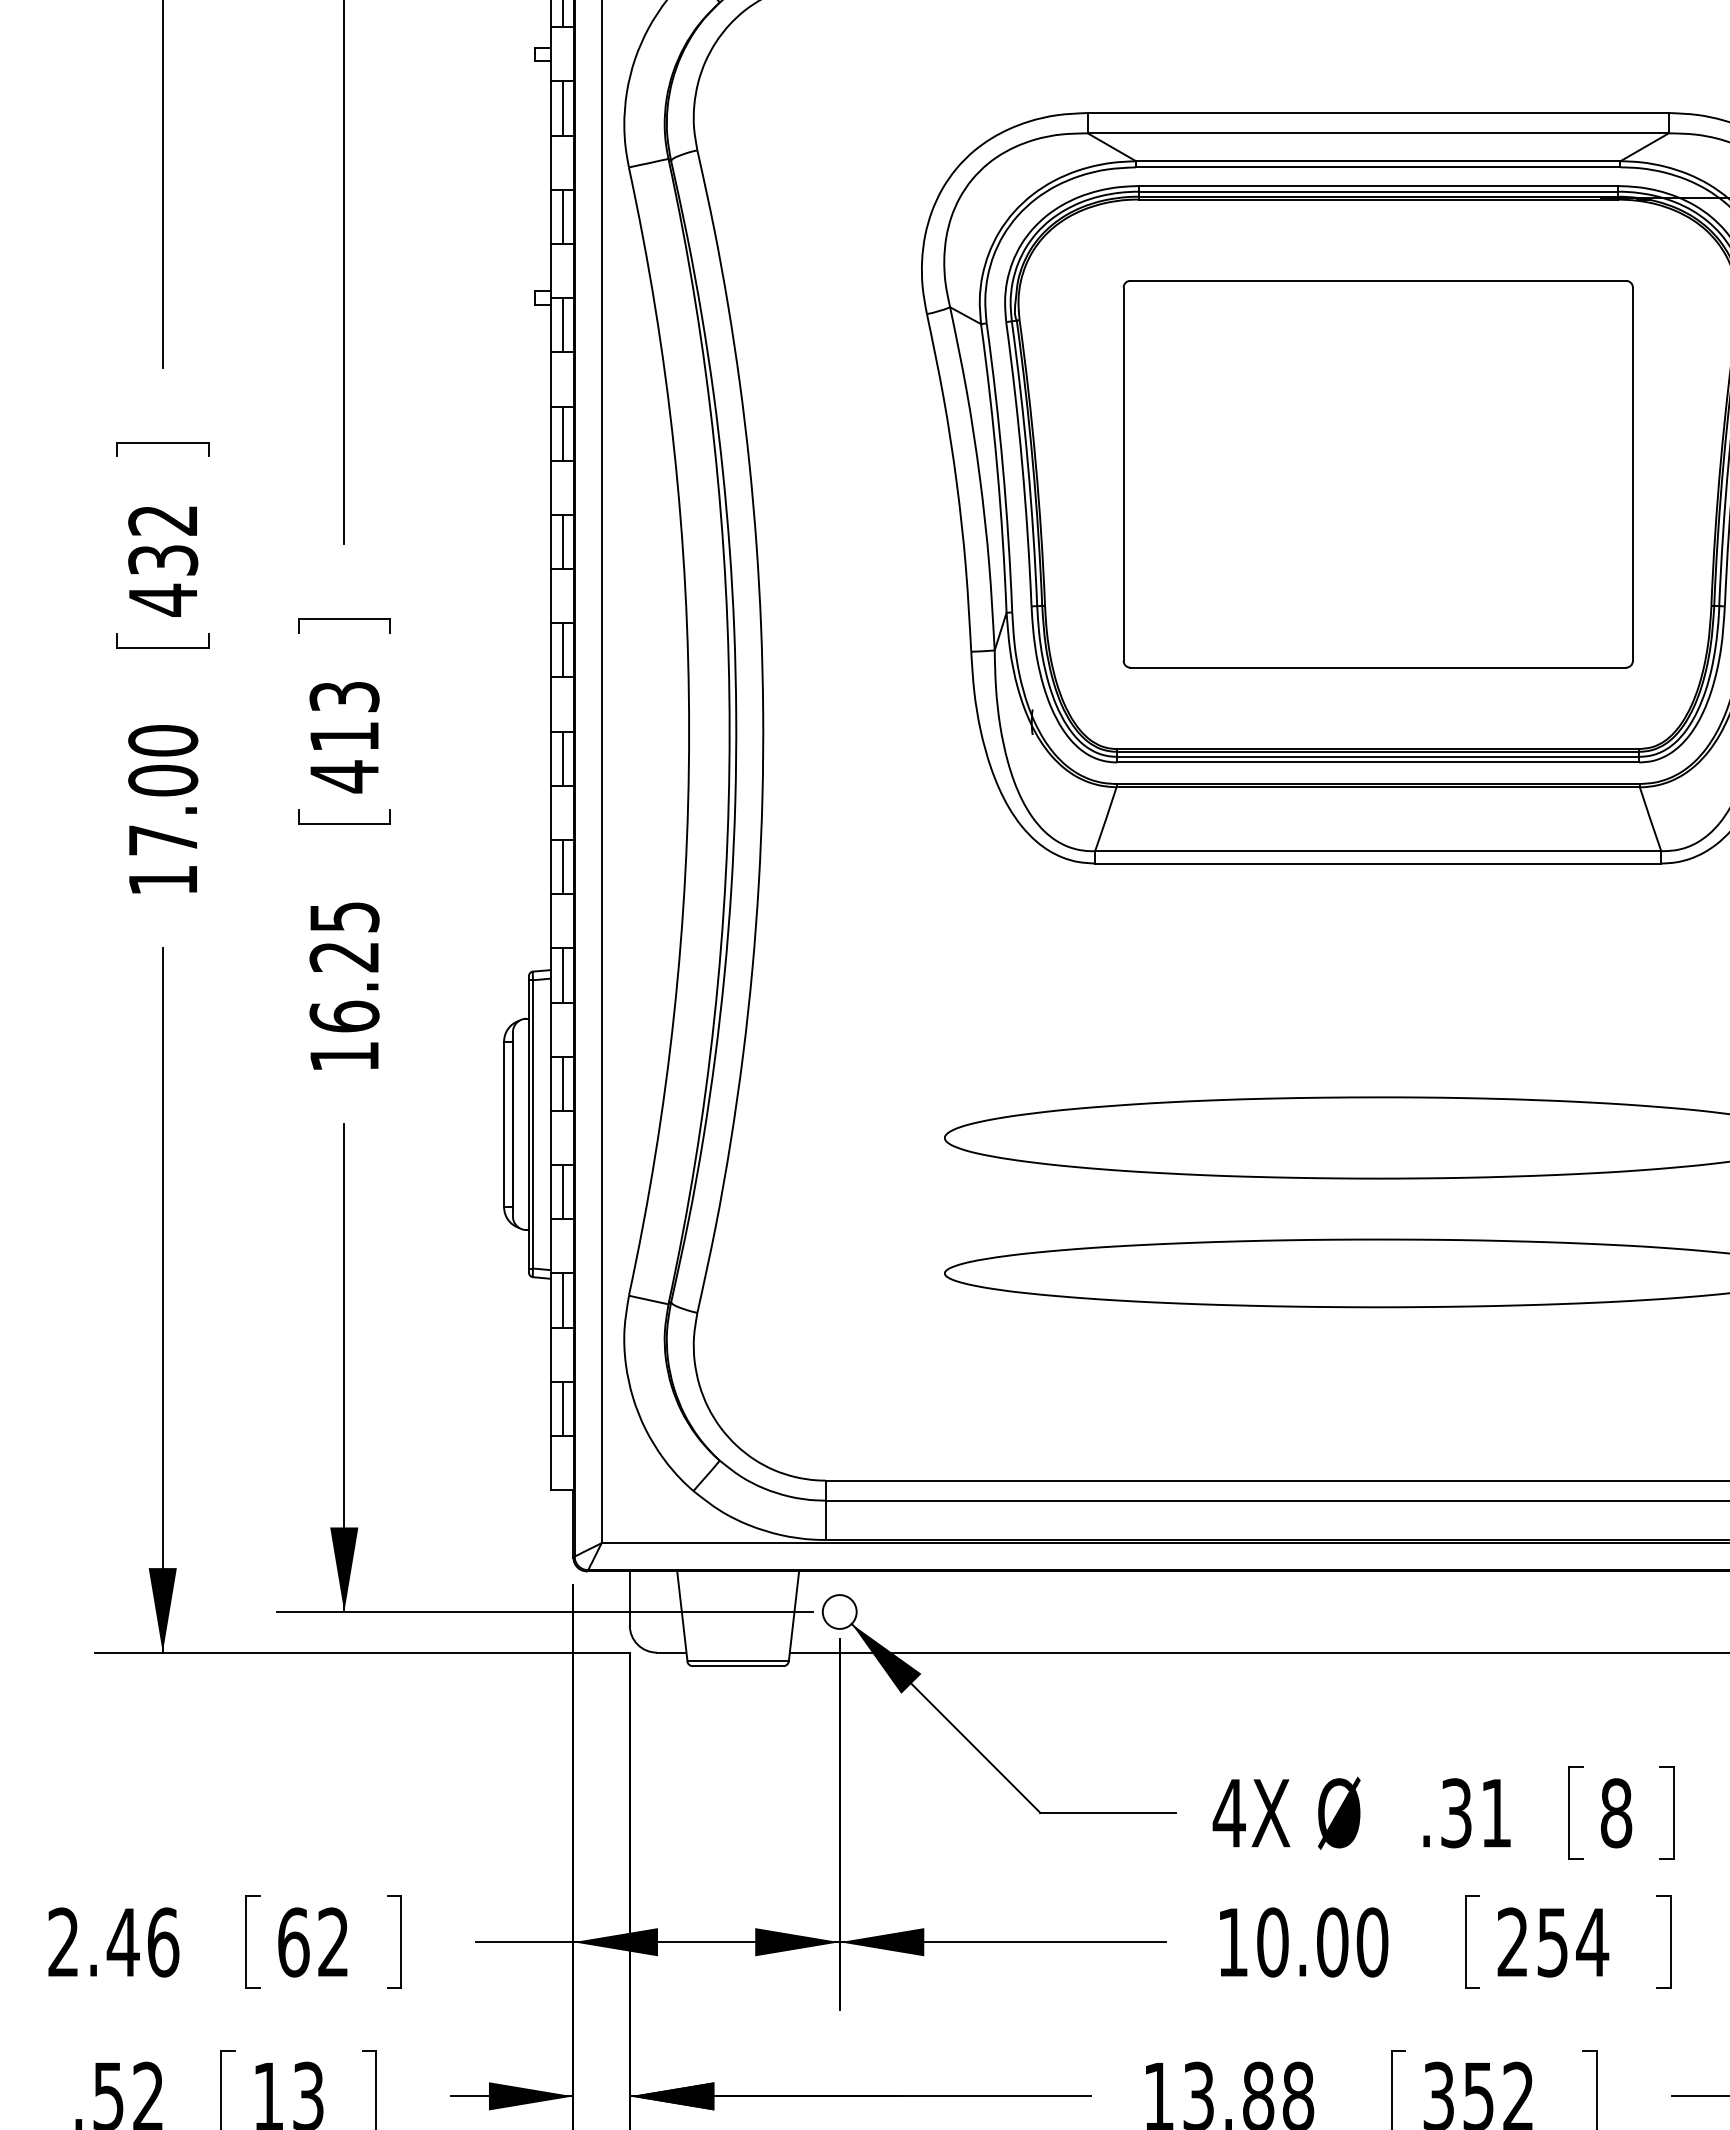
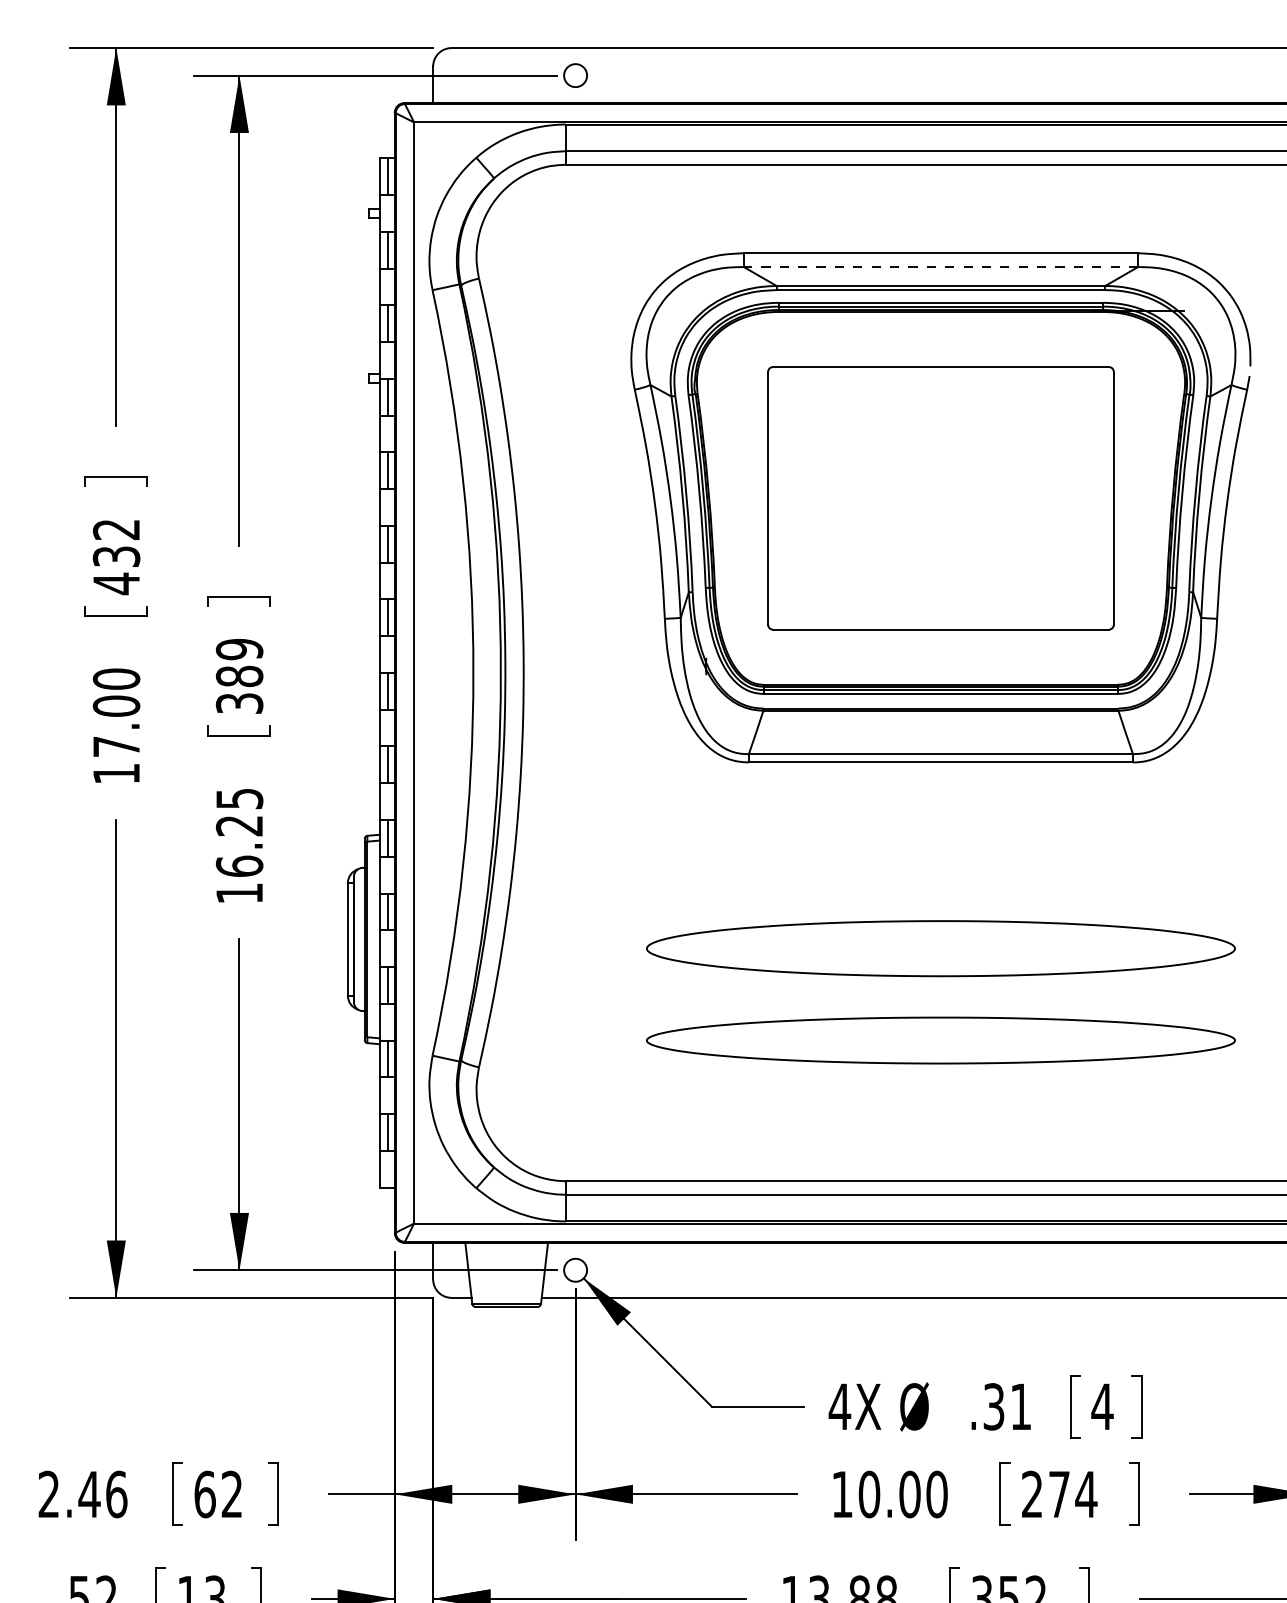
line: (1377, 133) -> (940, 267), solid -> dashed
text: (344, 736) -> (239, 676), 413 -> 389
text: (1616, 1812) -> (1102, 1406), 8 -> 4
text: (1552, 1942) -> (1059, 1494), 254 -> 274

